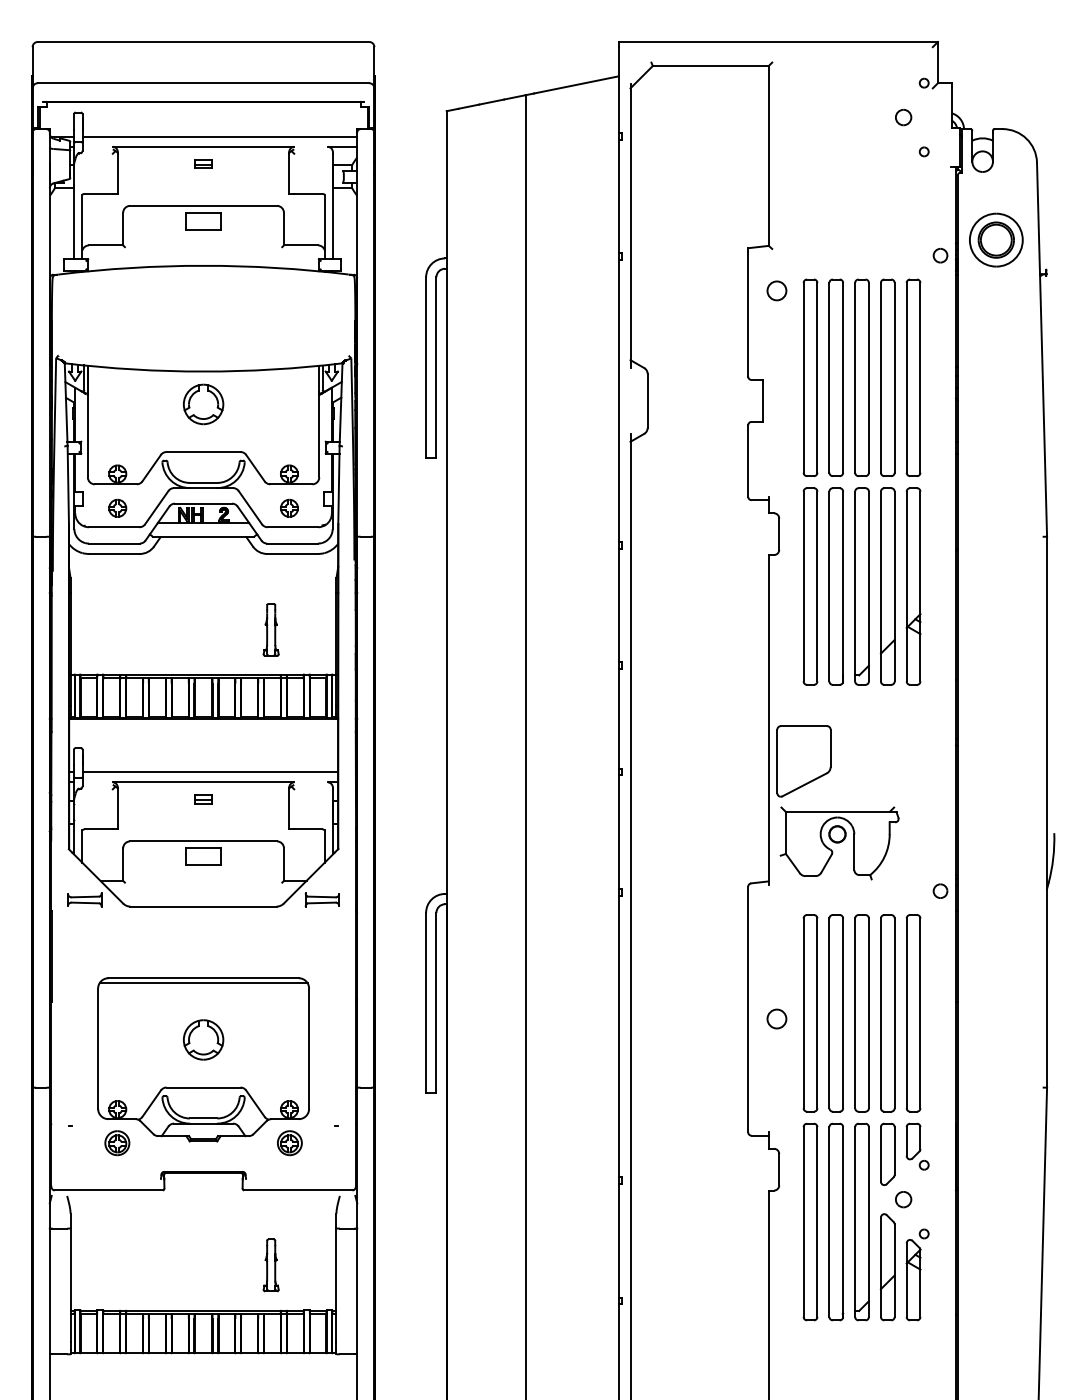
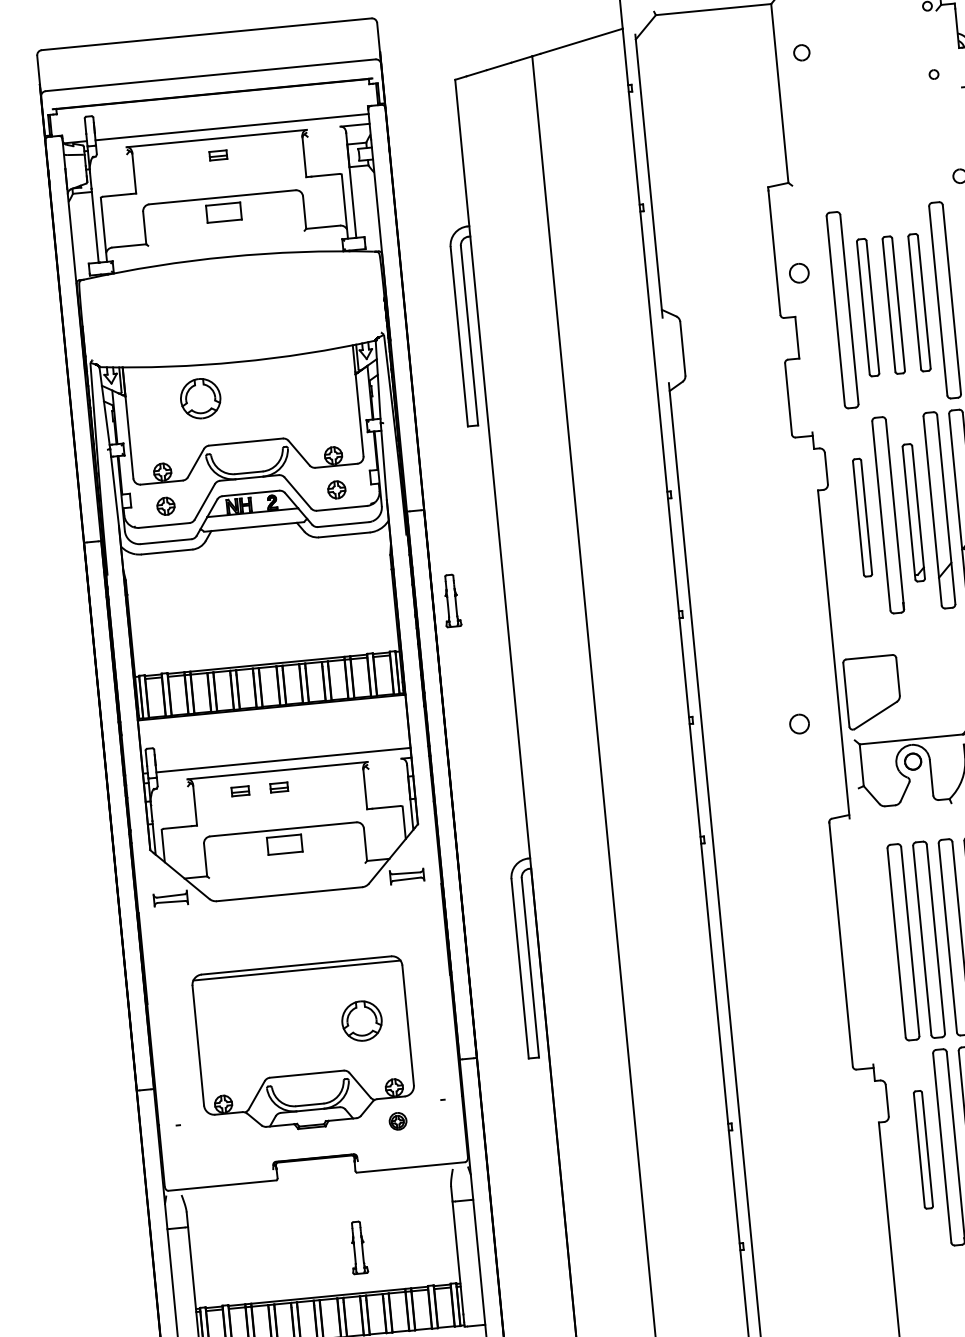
part: (903, 117) -> (801, 52), moved
part: (776, 290) -> (798, 272), moved
part: (835, 377) -> (867, 307), size x0.7
part: (861, 377) -> (893, 304), size x0.7
part: (887, 377) -> (919, 302), size x0.7
part: (203, 404) -> (200, 398), moved
part: (810, 586) -> (862, 517), size x0.6
part: (861, 586) -> (913, 512), size x0.7
part: (270, 629) -> (450, 600), moved
part: (164, 799) -> (240, 791), added
part: (776, 1018) -> (799, 723), moved
part: (203, 1039) -> (361, 1020), moved
part: (117, 1143) -> (226, 1138), removed
part: (289, 1143) -> (397, 1121), size x0.7
part: (810, 1221) -> (923, 1149), size x0.6
part: (270, 1265) -> (357, 1247), moved

